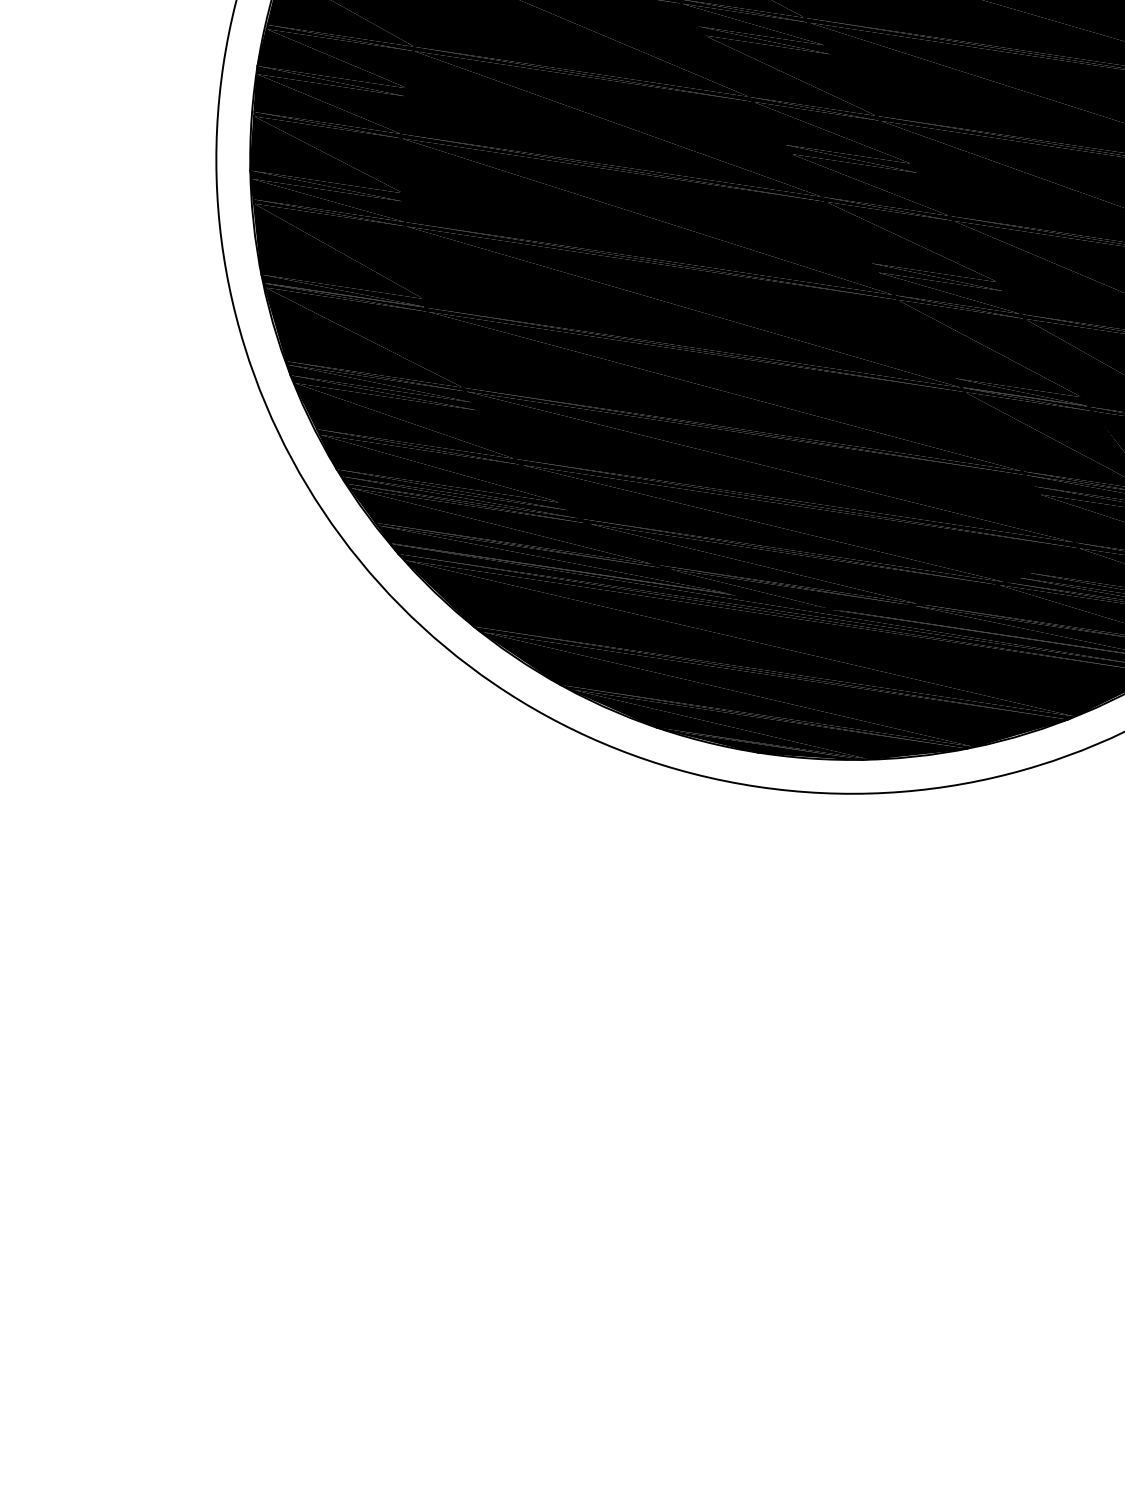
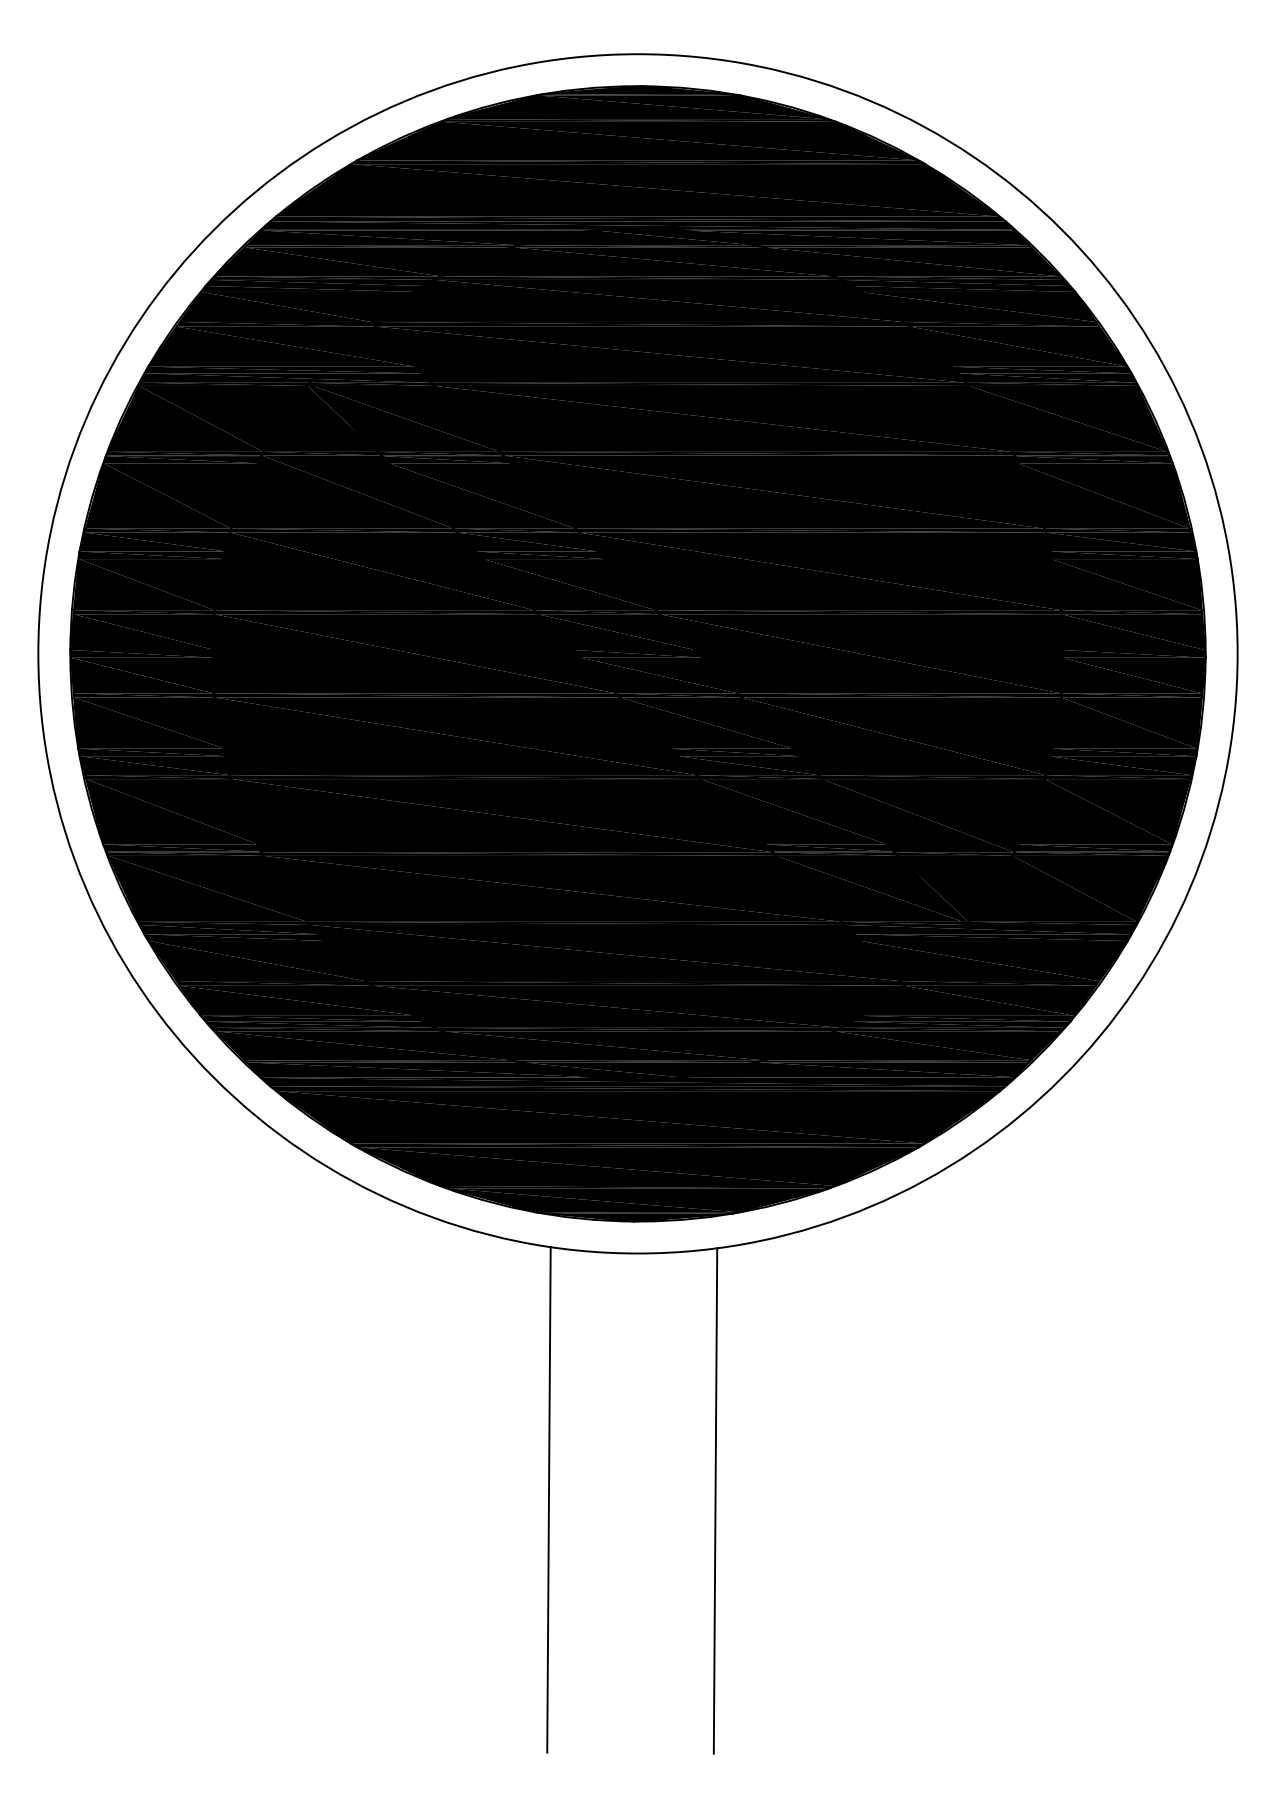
line: (625, 1030) -> (548, 1499), added
line: (799, 1057) -> (715, 1500), added

